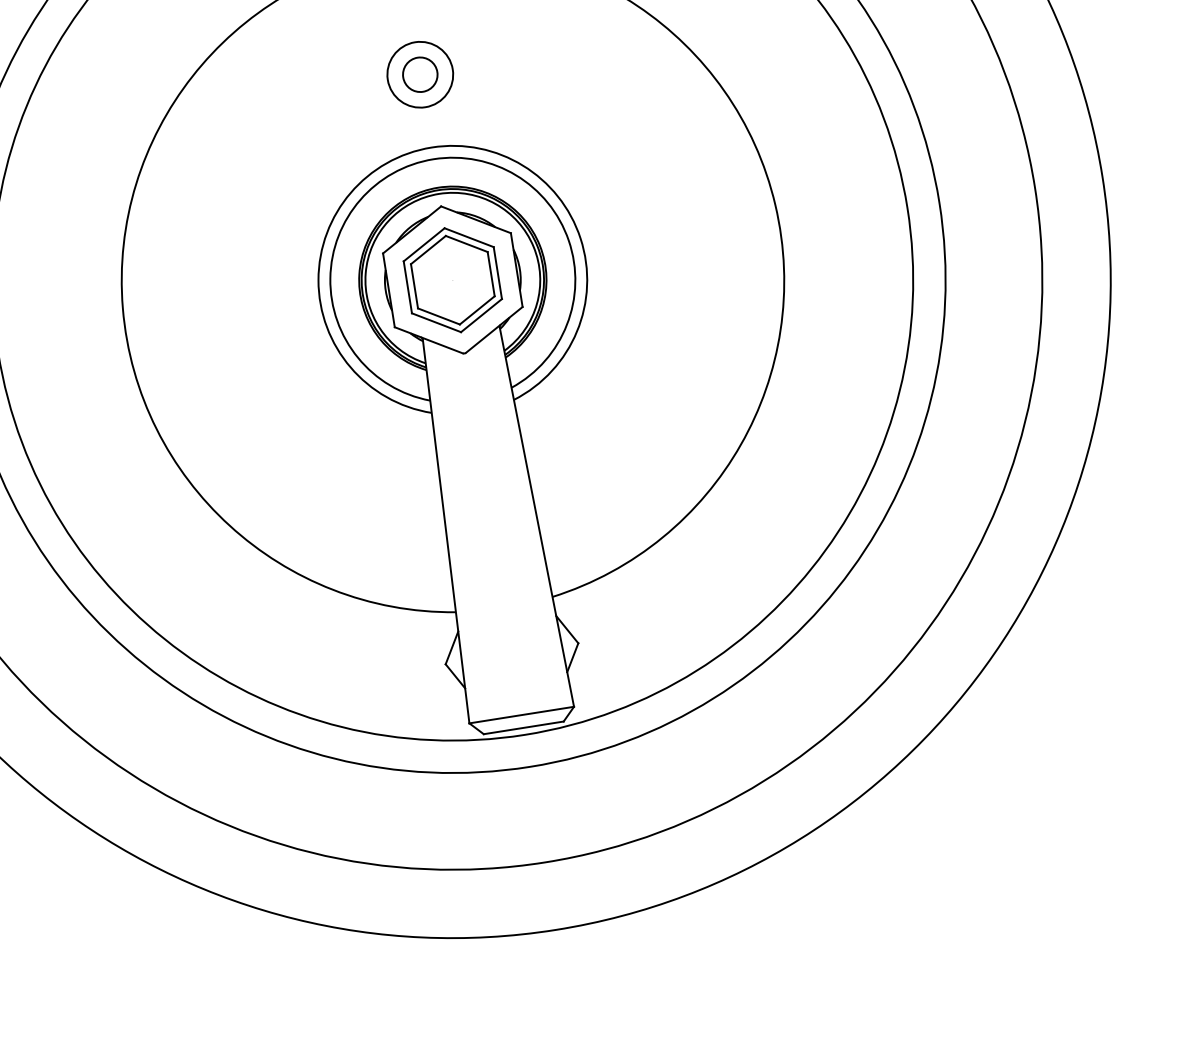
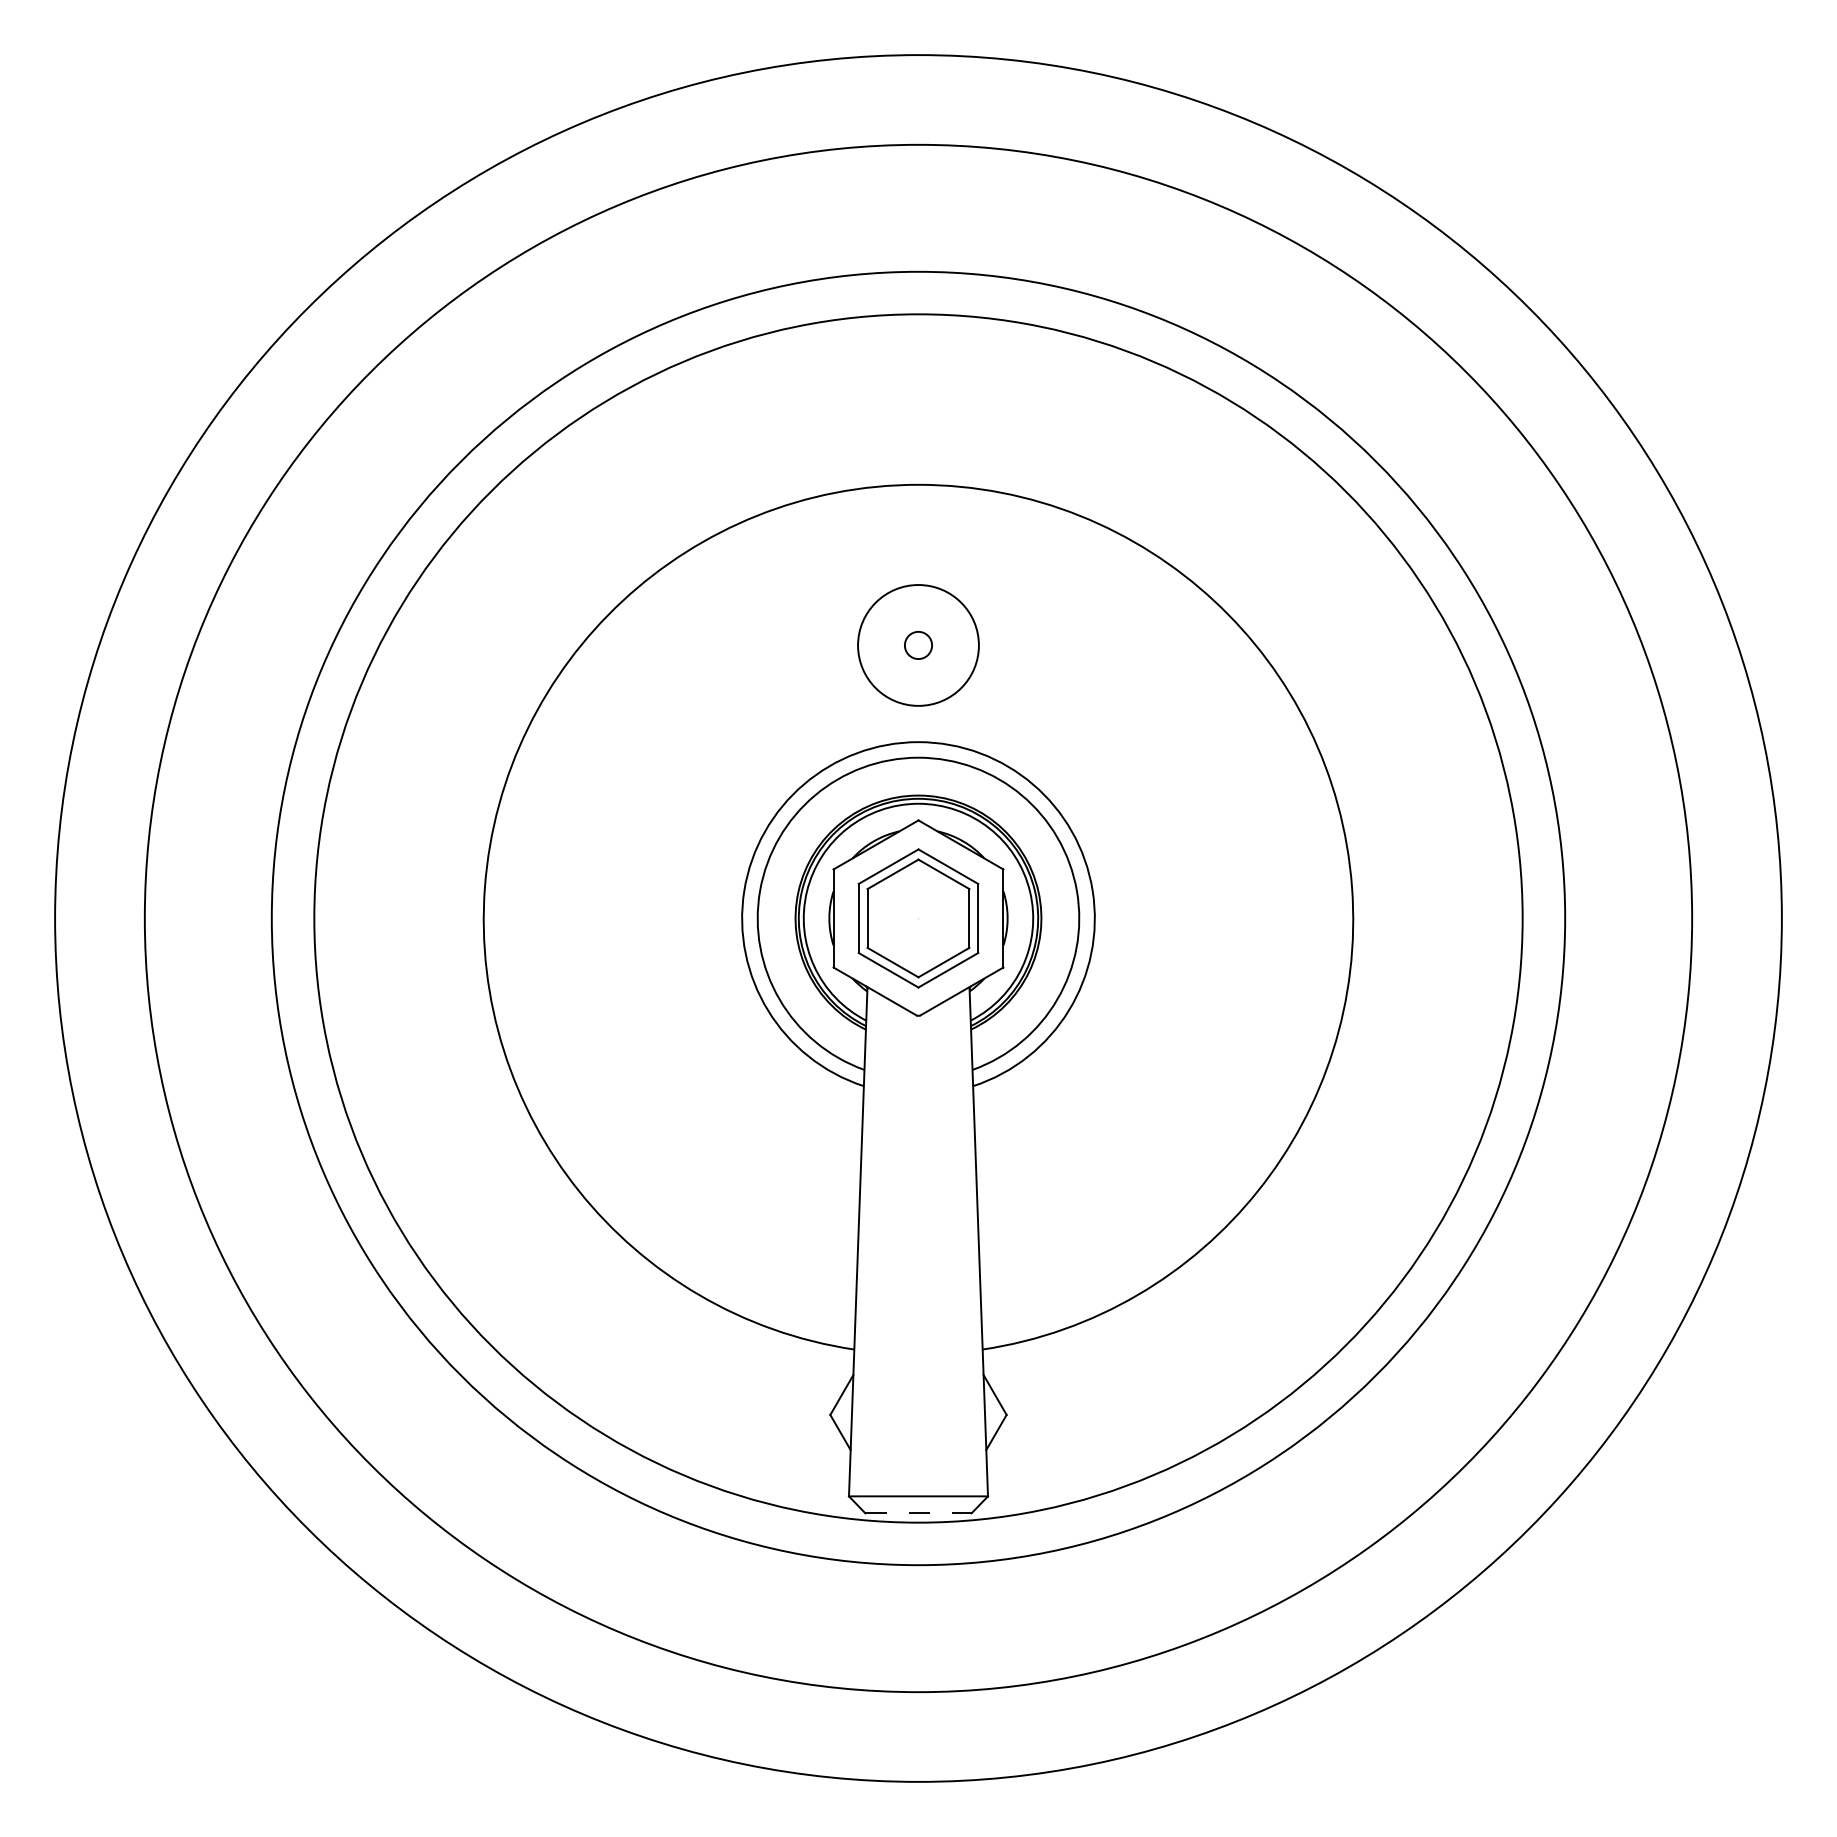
circle: (420, 74) -> (918, 645), size x0.6
circle: (420, 74) -> (918, 645), size x1.4
line: (523, 727) -> (918, 1513), solid -> dashed

